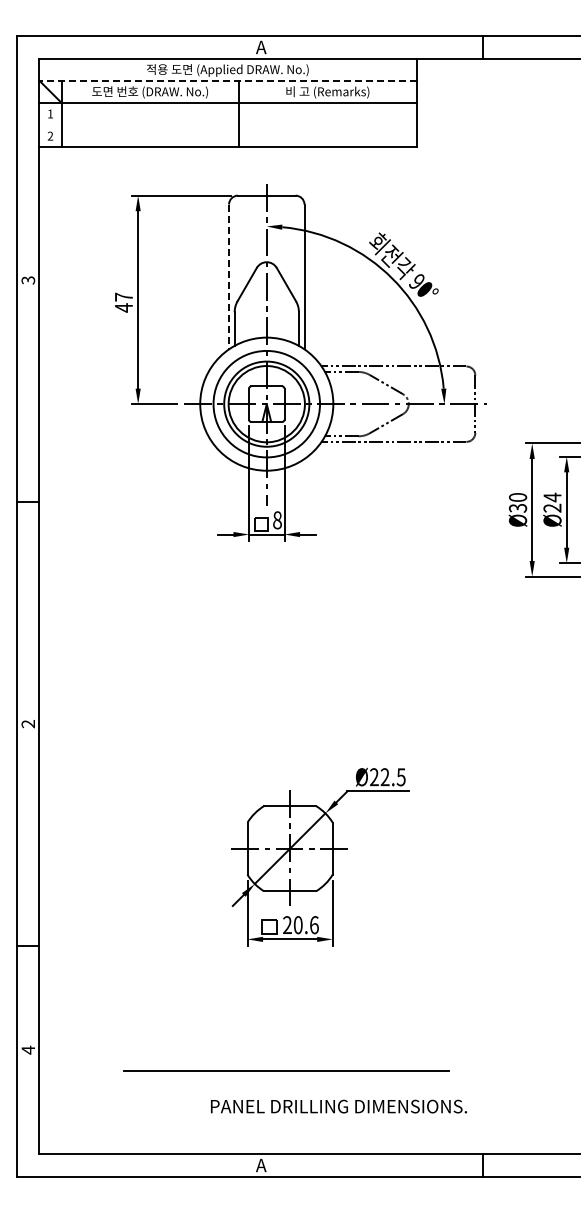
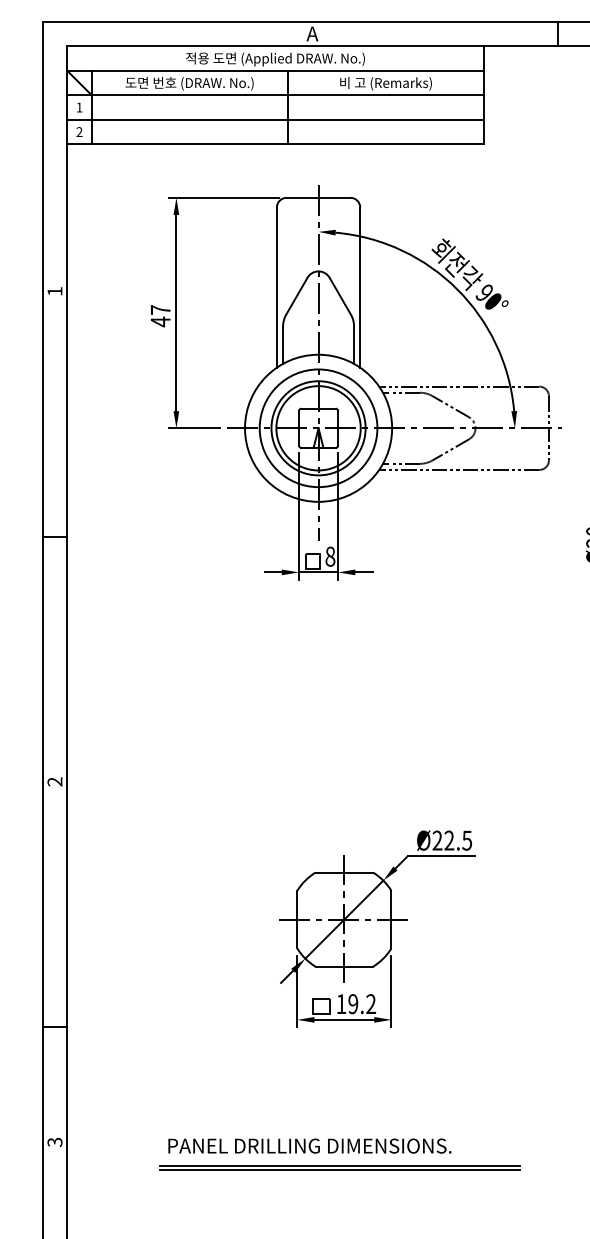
line: (228, 80) -> (276, 70), dashed -> solid
line: (227, 125) -> (275, 120), added
line: (229, 277) -> (277, 288), dashed -> solid
text: (28, 280) -> (55, 291), 3 -> 1
text: (300, 925) -> (355, 1004), 20.6 -> 19.2
text: (28, 1049) -> (55, 1141), 4 -> 3
line: (286, 1075) -> (340, 1170), added
text: (338, 1106) -> (309, 1145), moved

